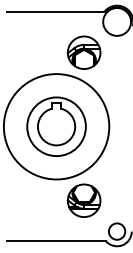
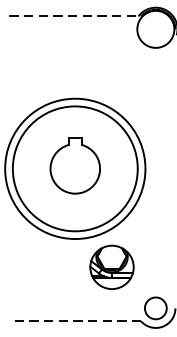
line: (57, 12) -> (76, 16), solid -> dashed
part: (83, 52) -> (111, 70), removed
circle: (56, 126) -> (75, 168), size x1.6
line: (56, 241) -> (75, 321), solid -> dashed

